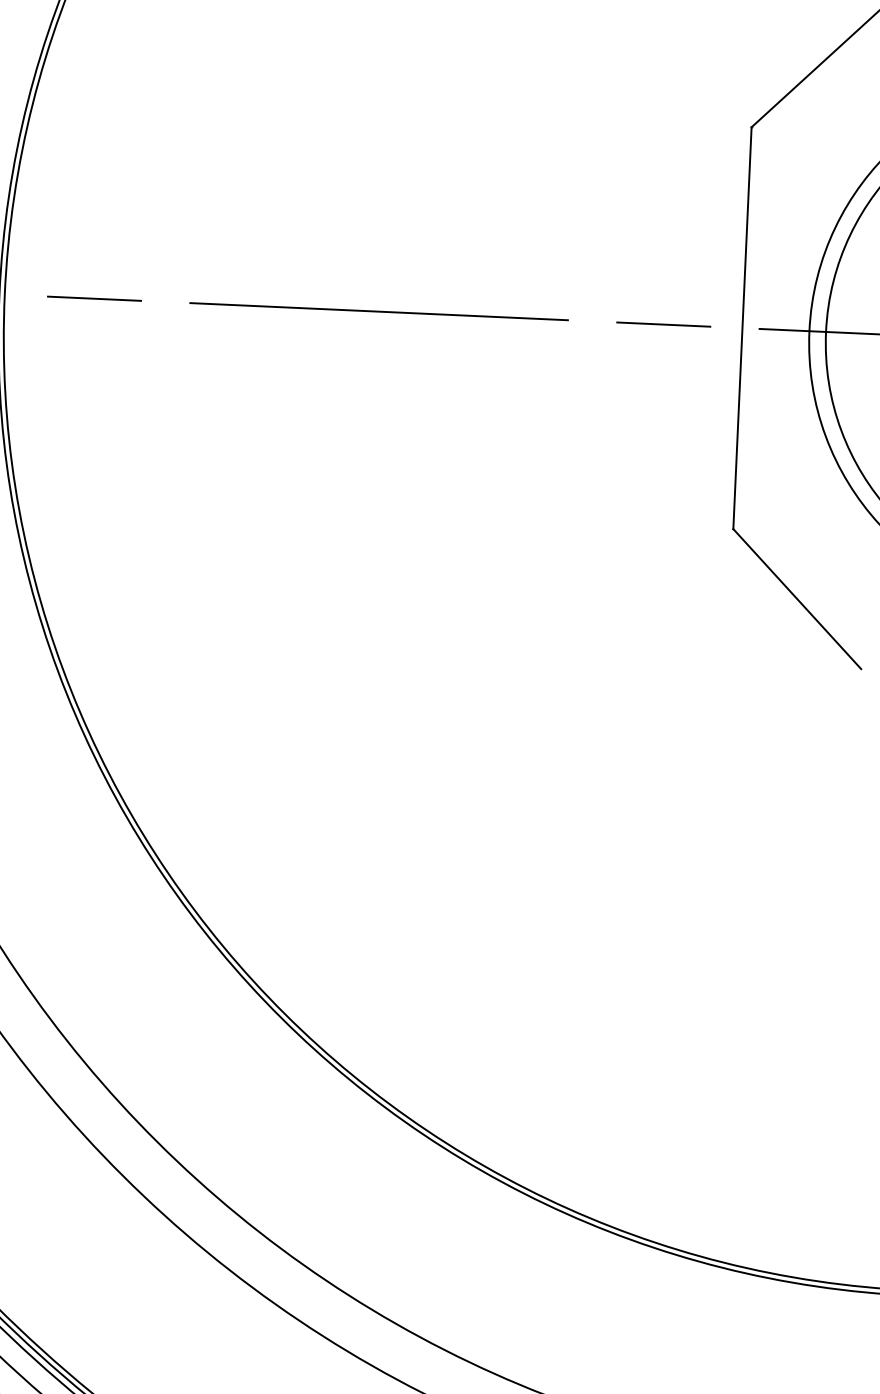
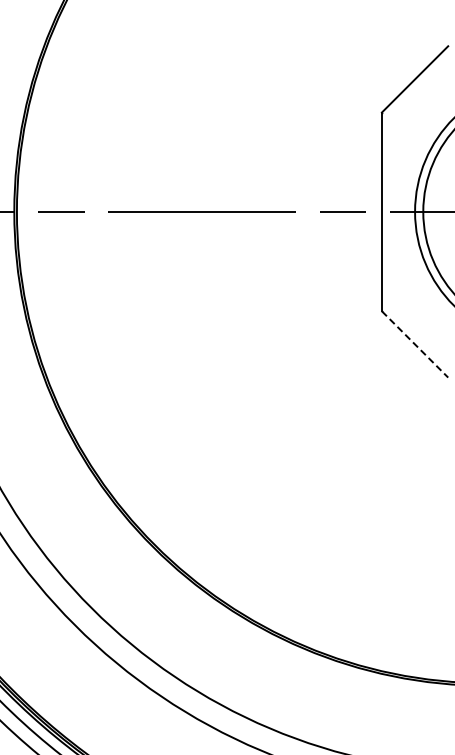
line: (798, 599) -> (415, 344), solid -> dashed

